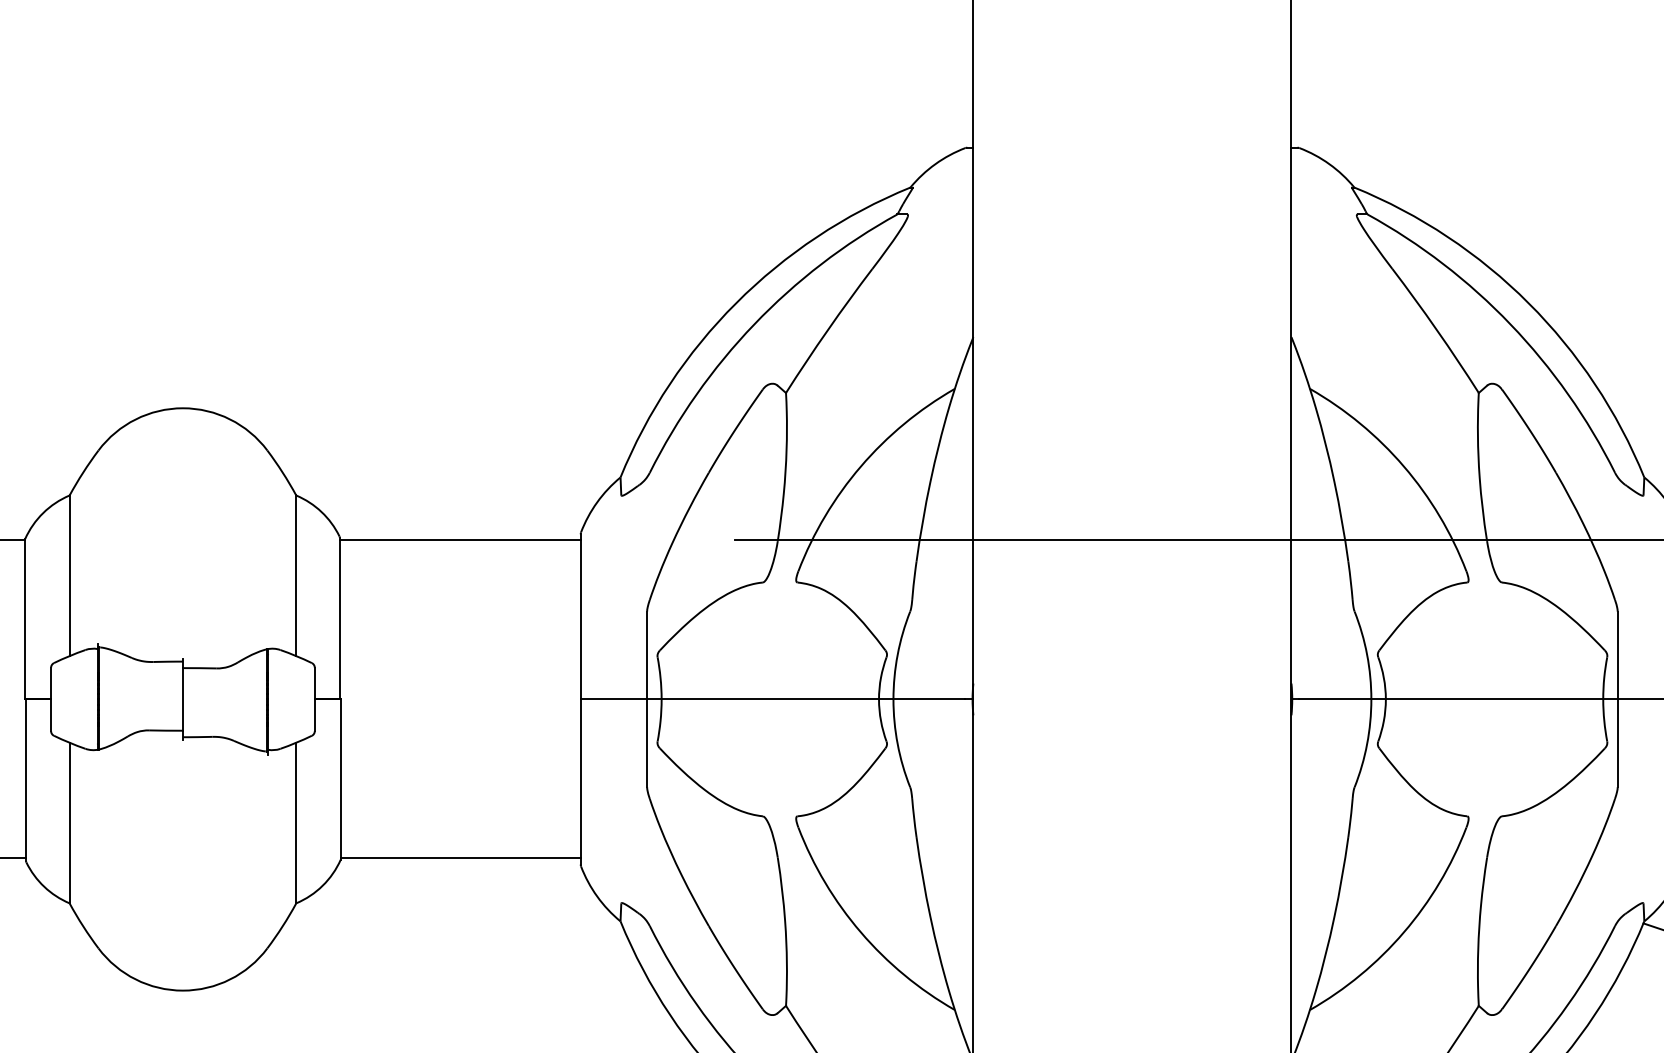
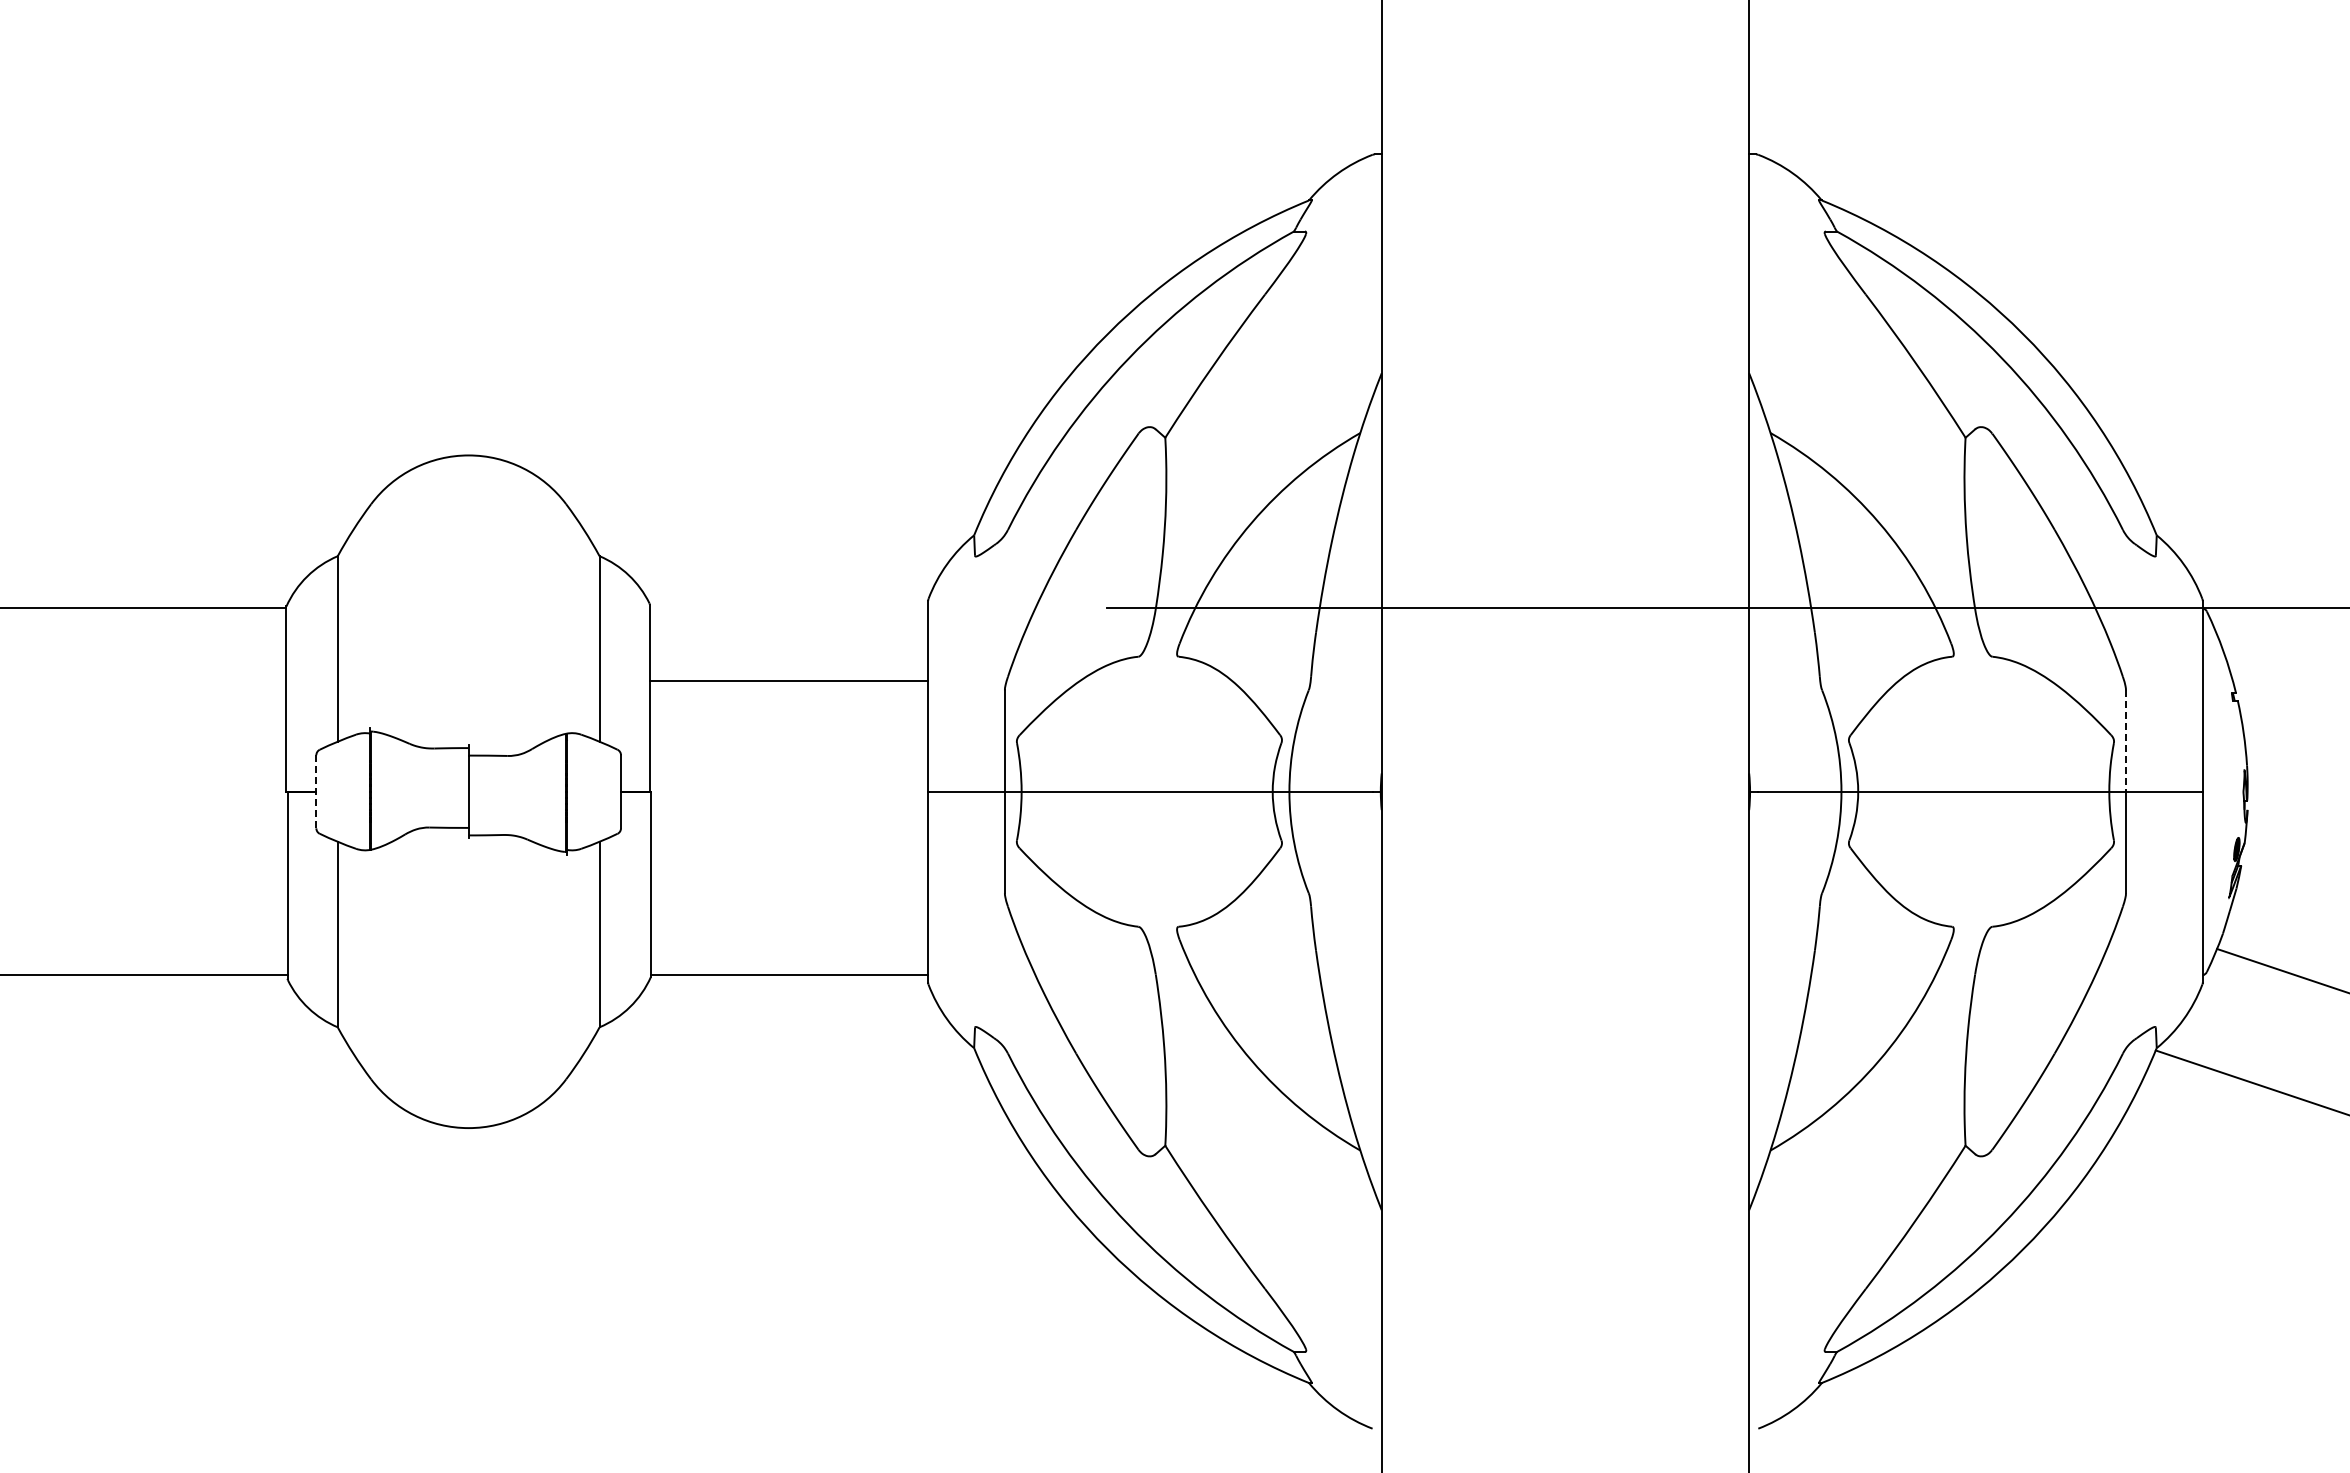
line: (459, 540) -> (788, 681), moved
line: (1618, 655) -> (2126, 741), solid -> dashed
line: (51, 699) -> (316, 791), solid -> dashed

